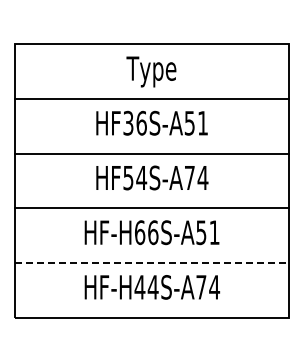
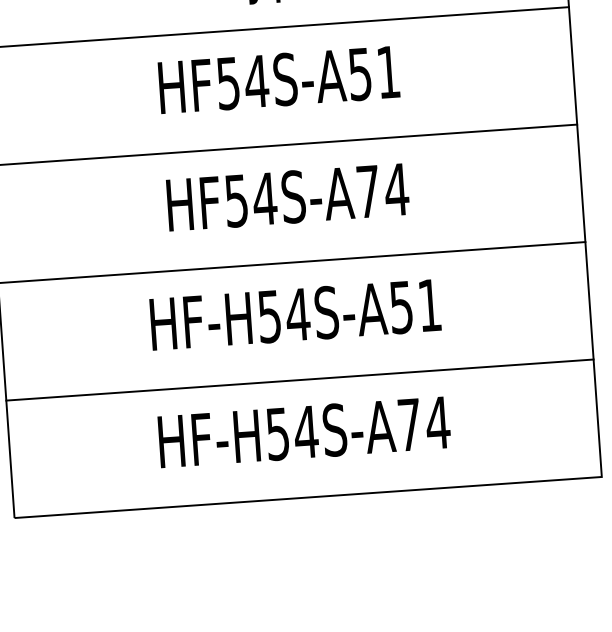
text: (135, 122) -> (243, 80), HF36S-A51 -> HF54S-A51
text: (146, 232) -> (283, 315), HF-H66S-A51 -> HF-H54S-A51
line: (151, 263) -> (298, 381), dashed -> solid
text: (139, 287) -> (276, 434), HF-H44S-A74 -> HF-H54S-A74

